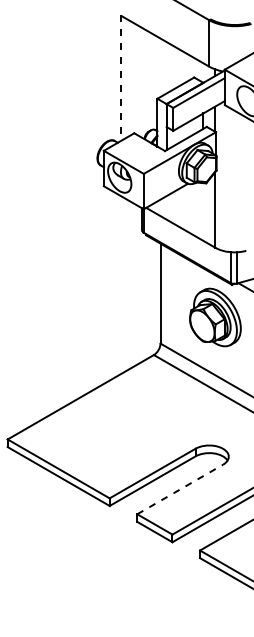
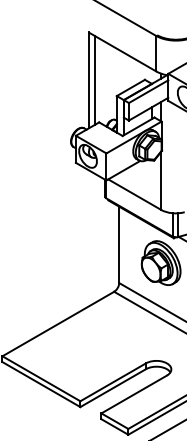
line: (120, 78) -> (88, 80), dashed -> solid
line: (128, 78) -> (94, 80), added
line: (180, 489) -> (134, 394), dashed -> solid

